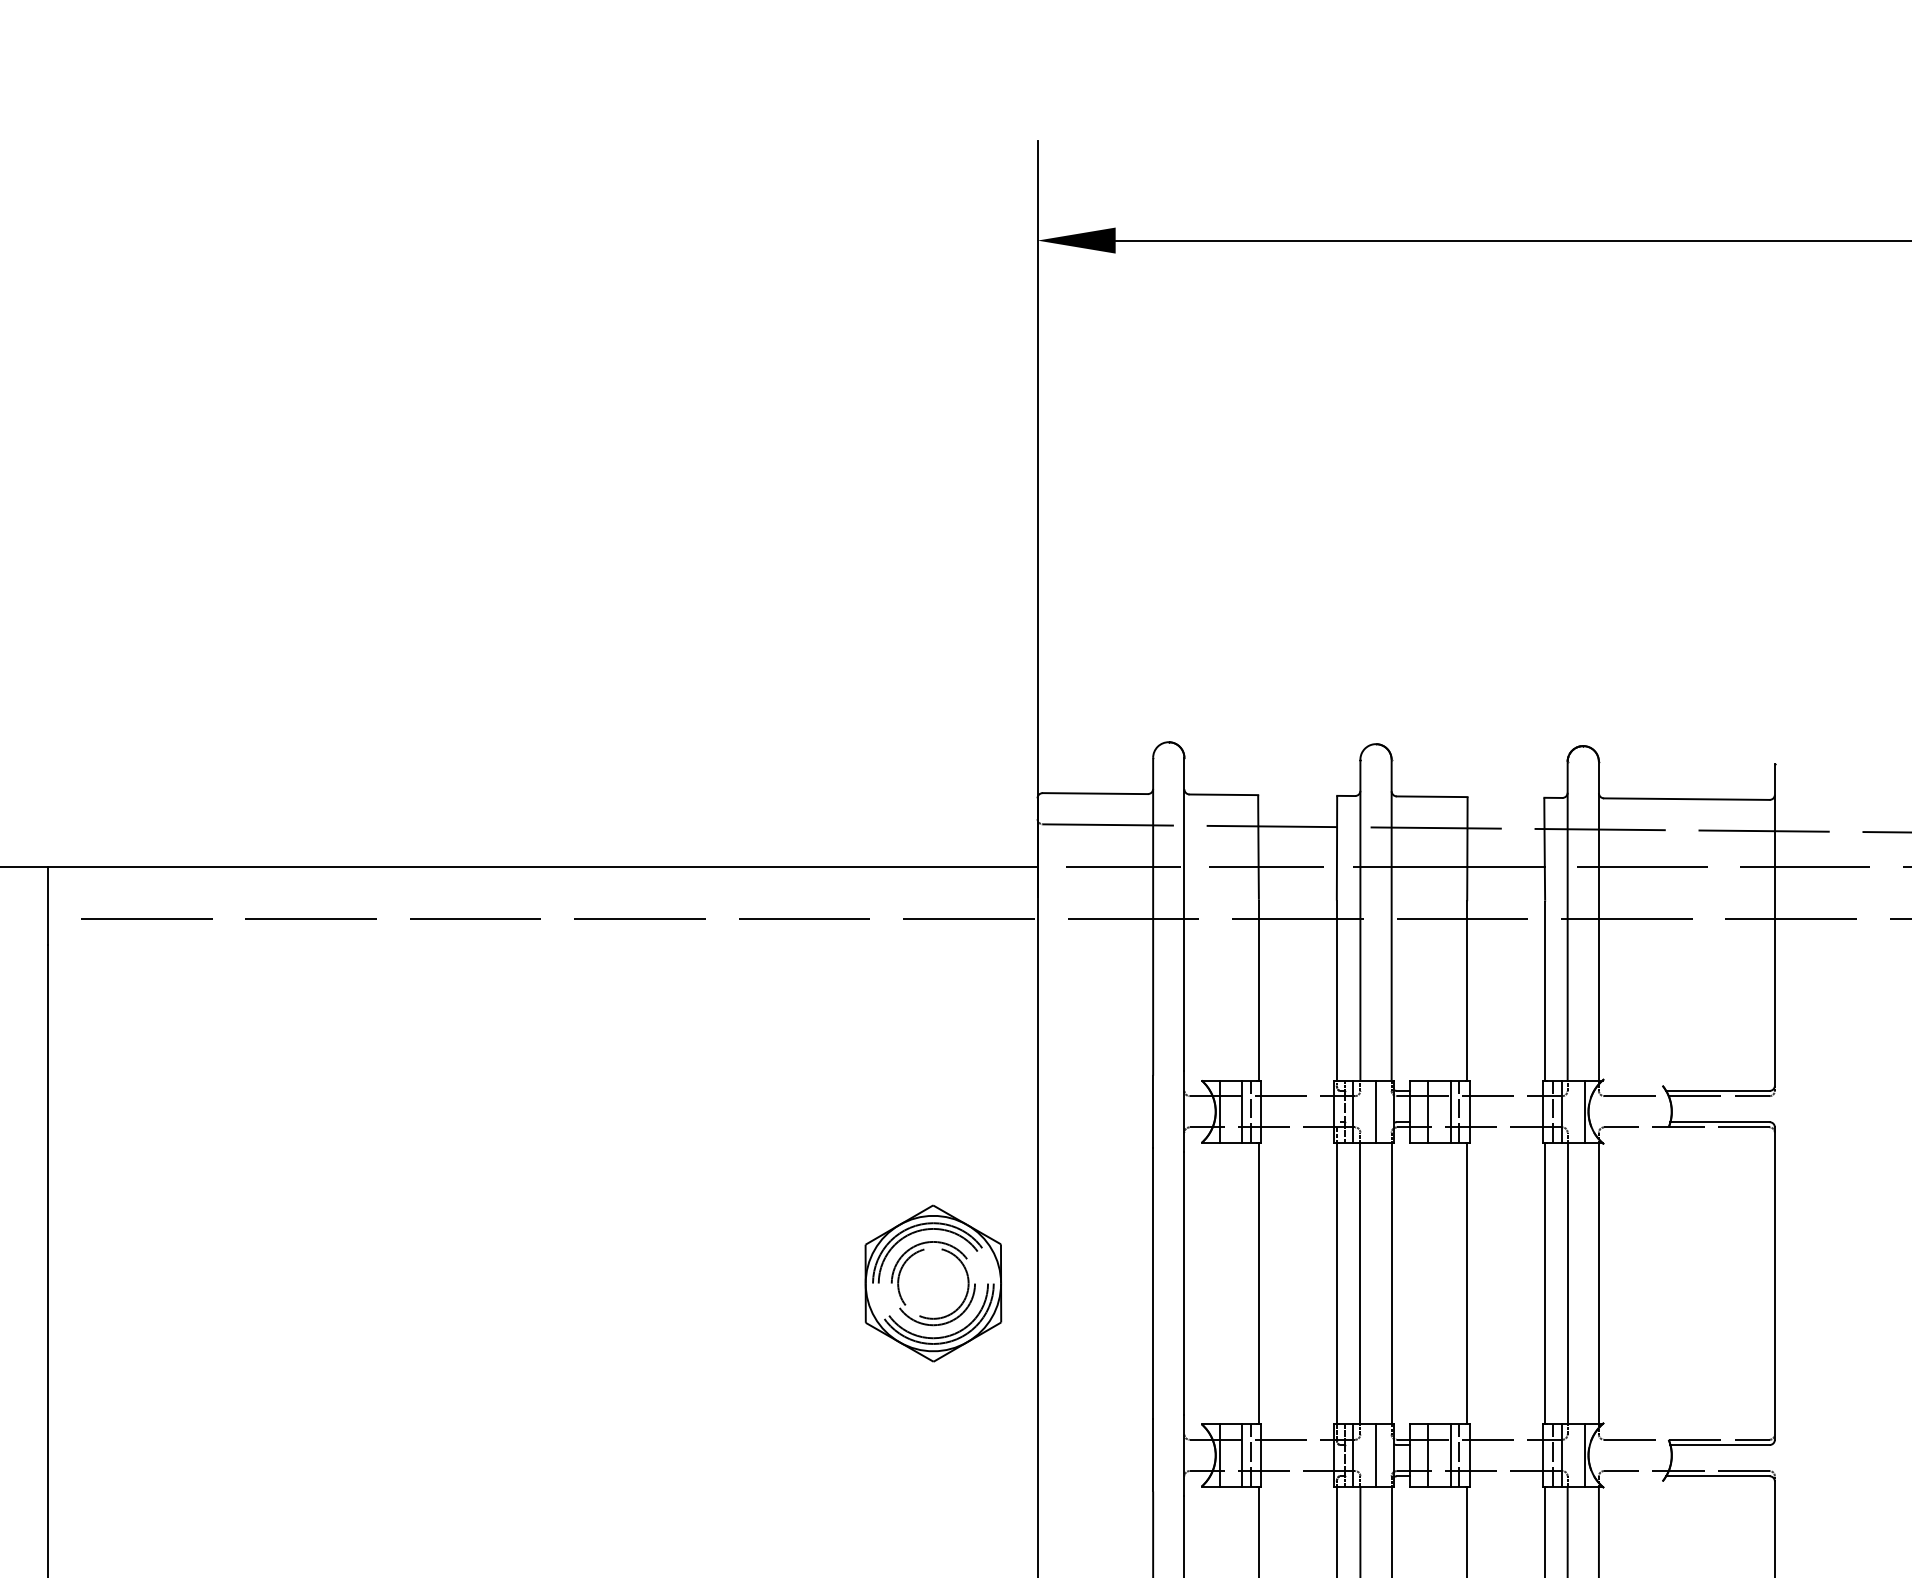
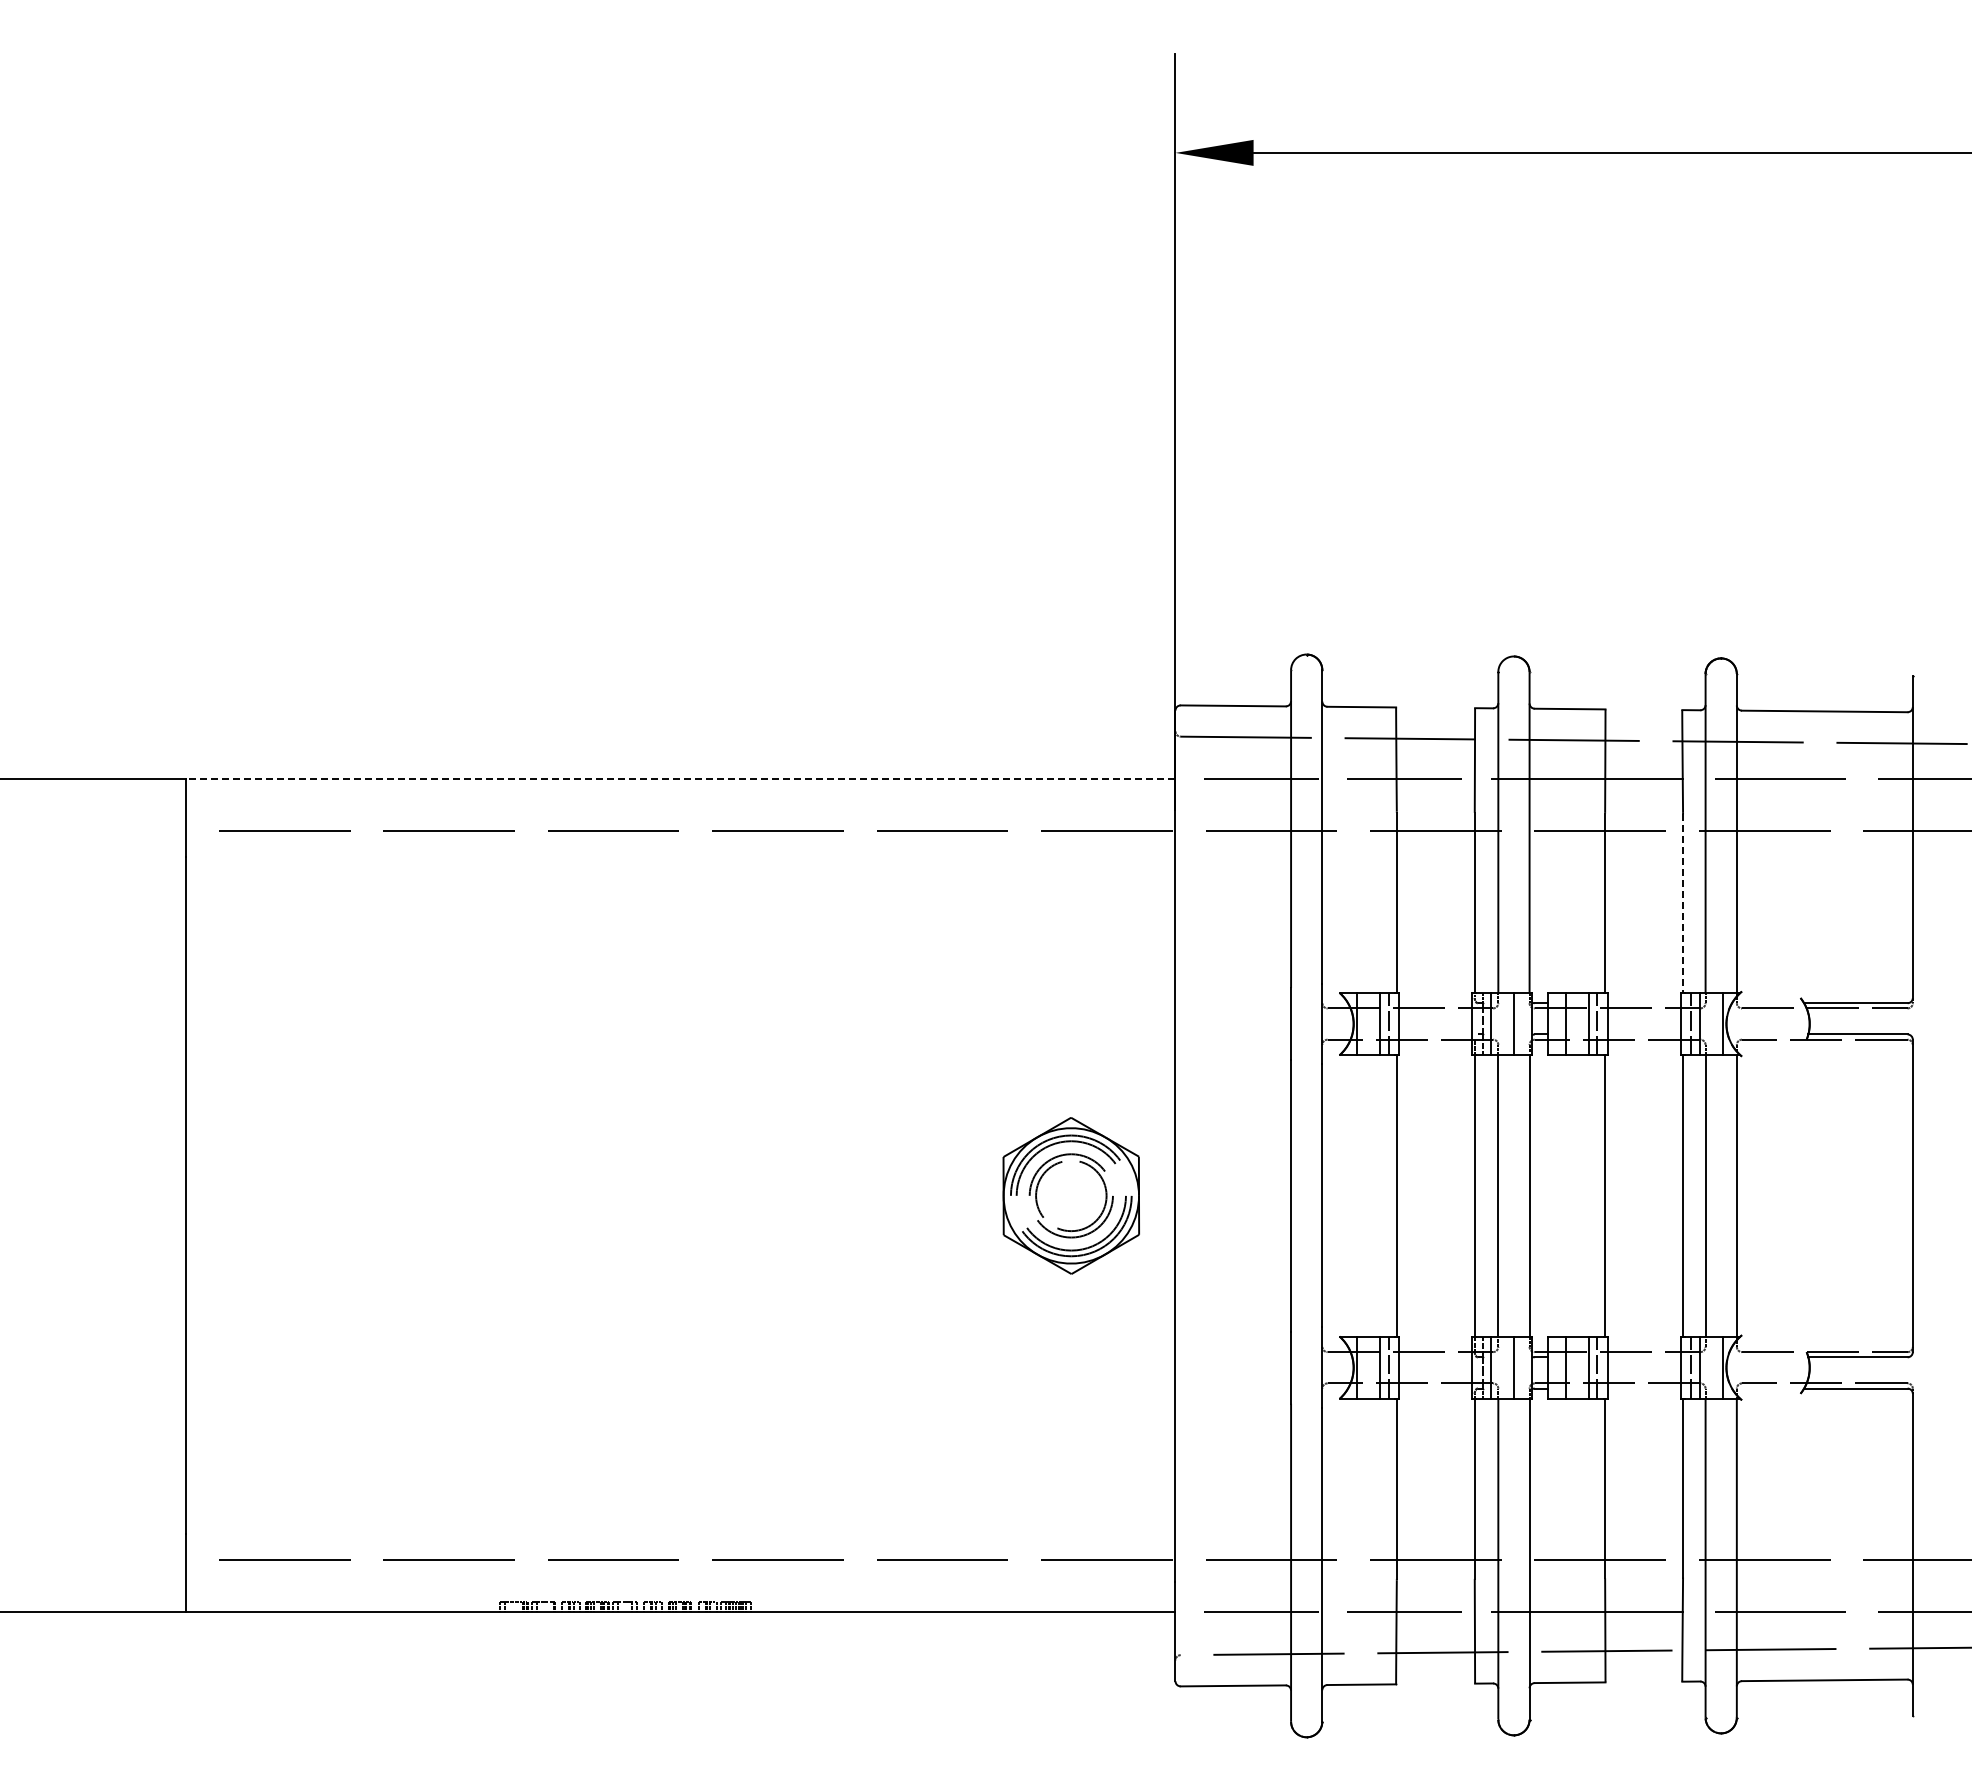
line: (542, 867) -> (680, 779), solid -> dashed
line: (1545, 992) -> (1683, 904), solid -> dashed

